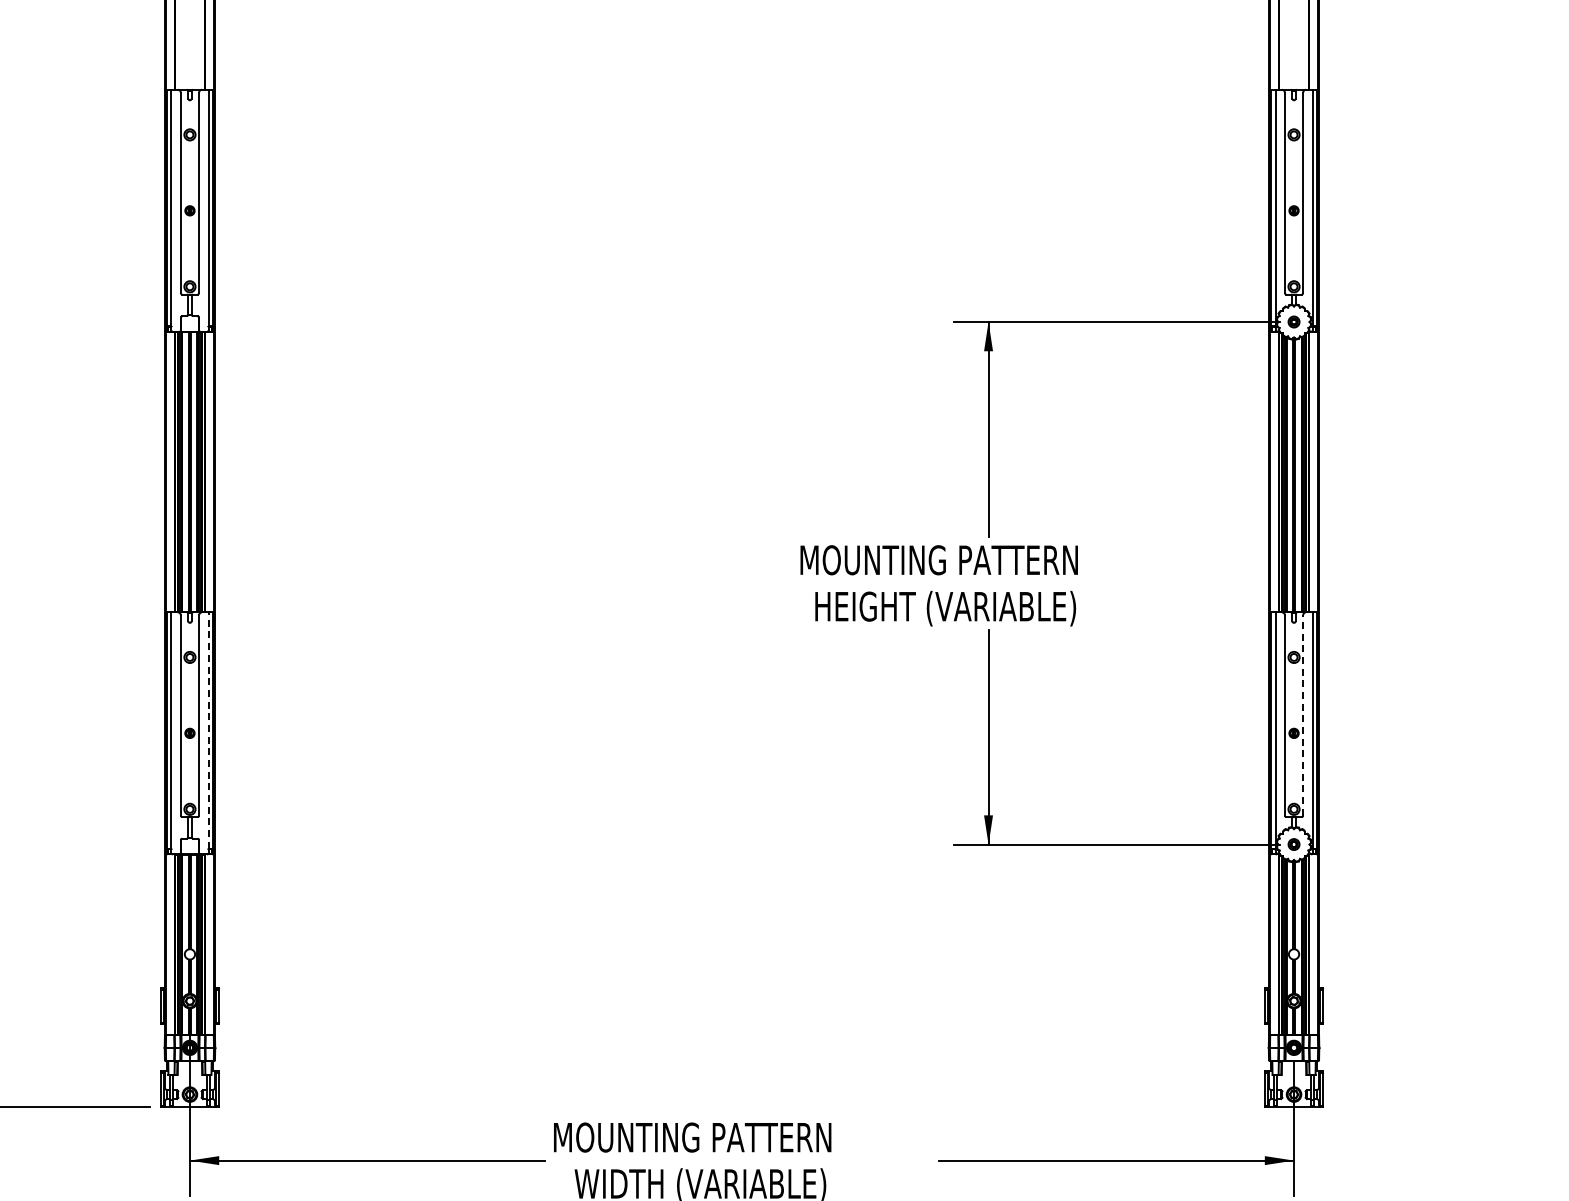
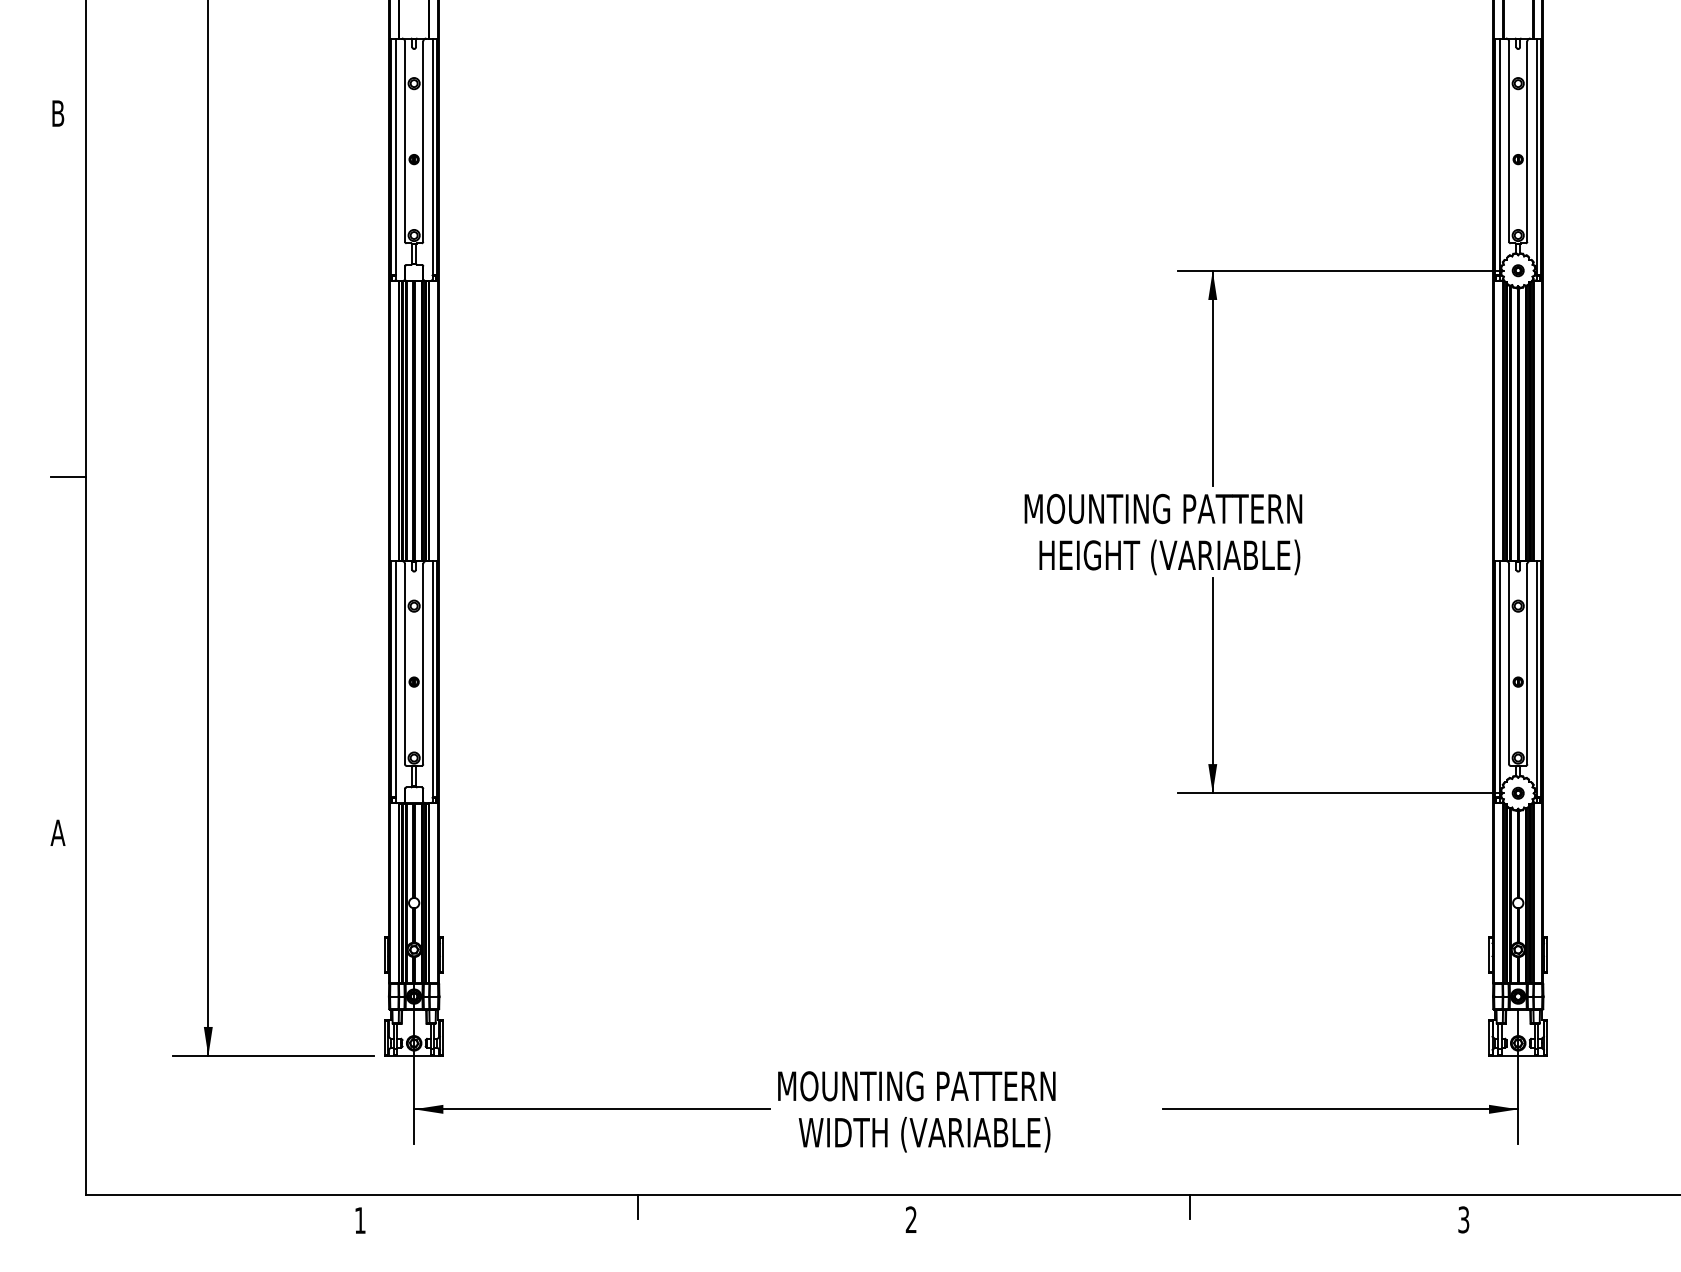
line: (1303, 714) -> (1527, 663), dashed -> solid
line: (208, 729) -> (432, 678), dashed -> solid

